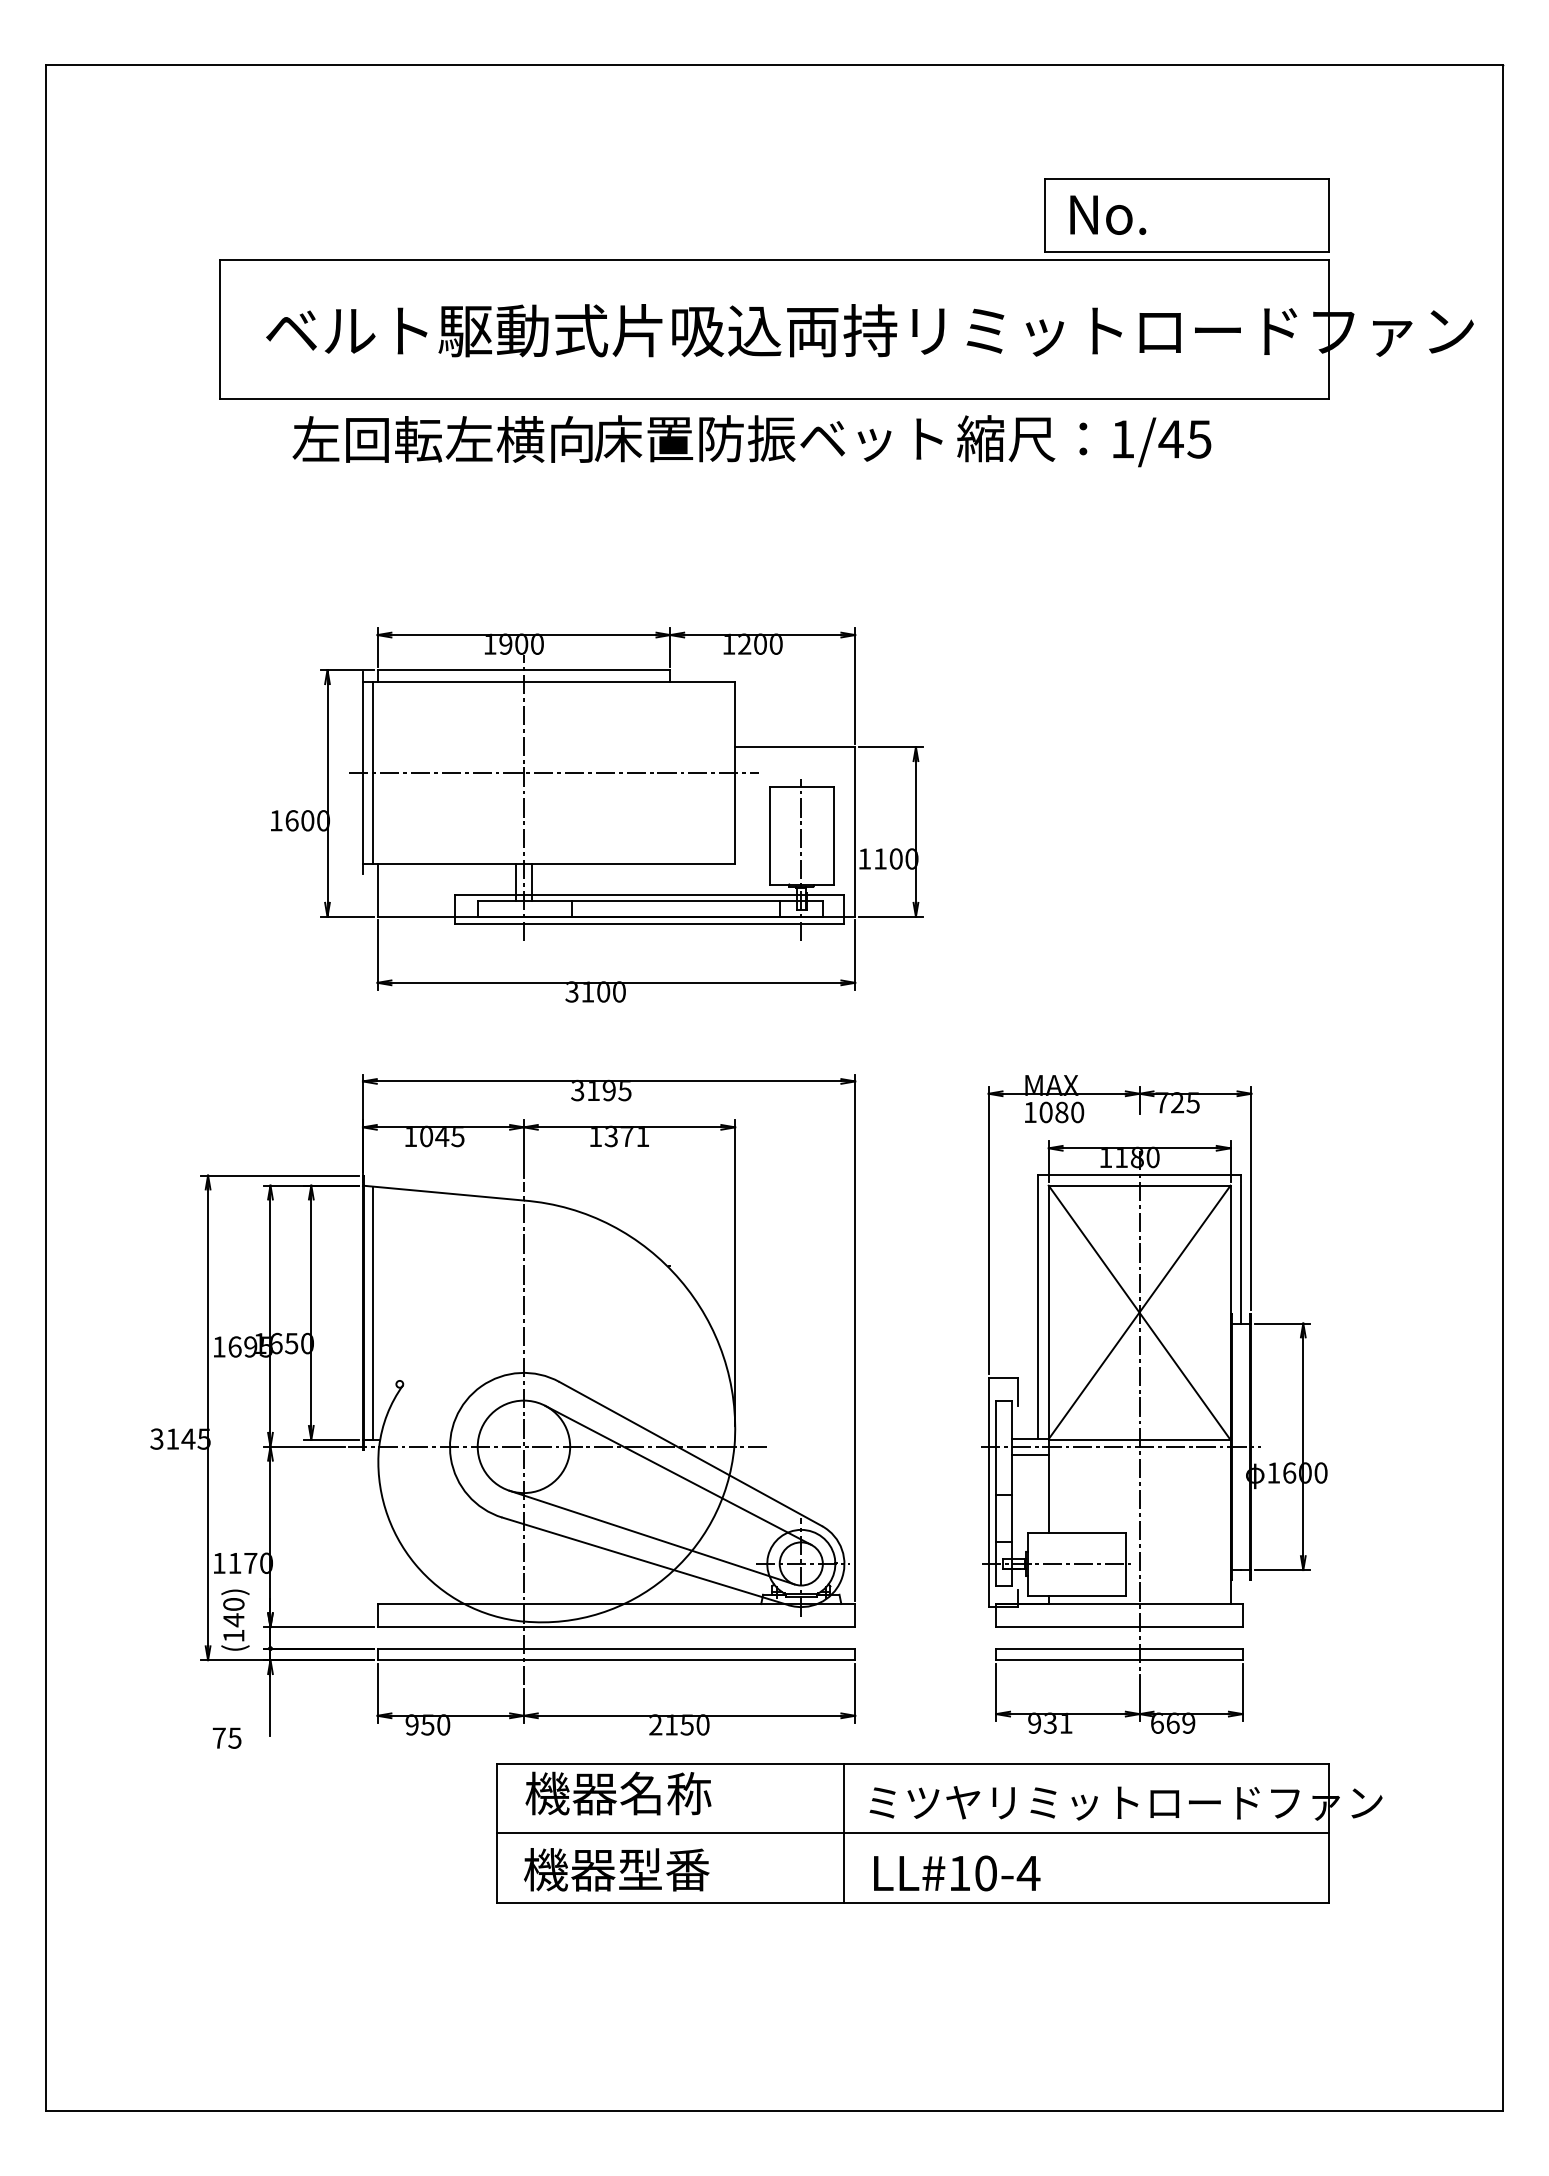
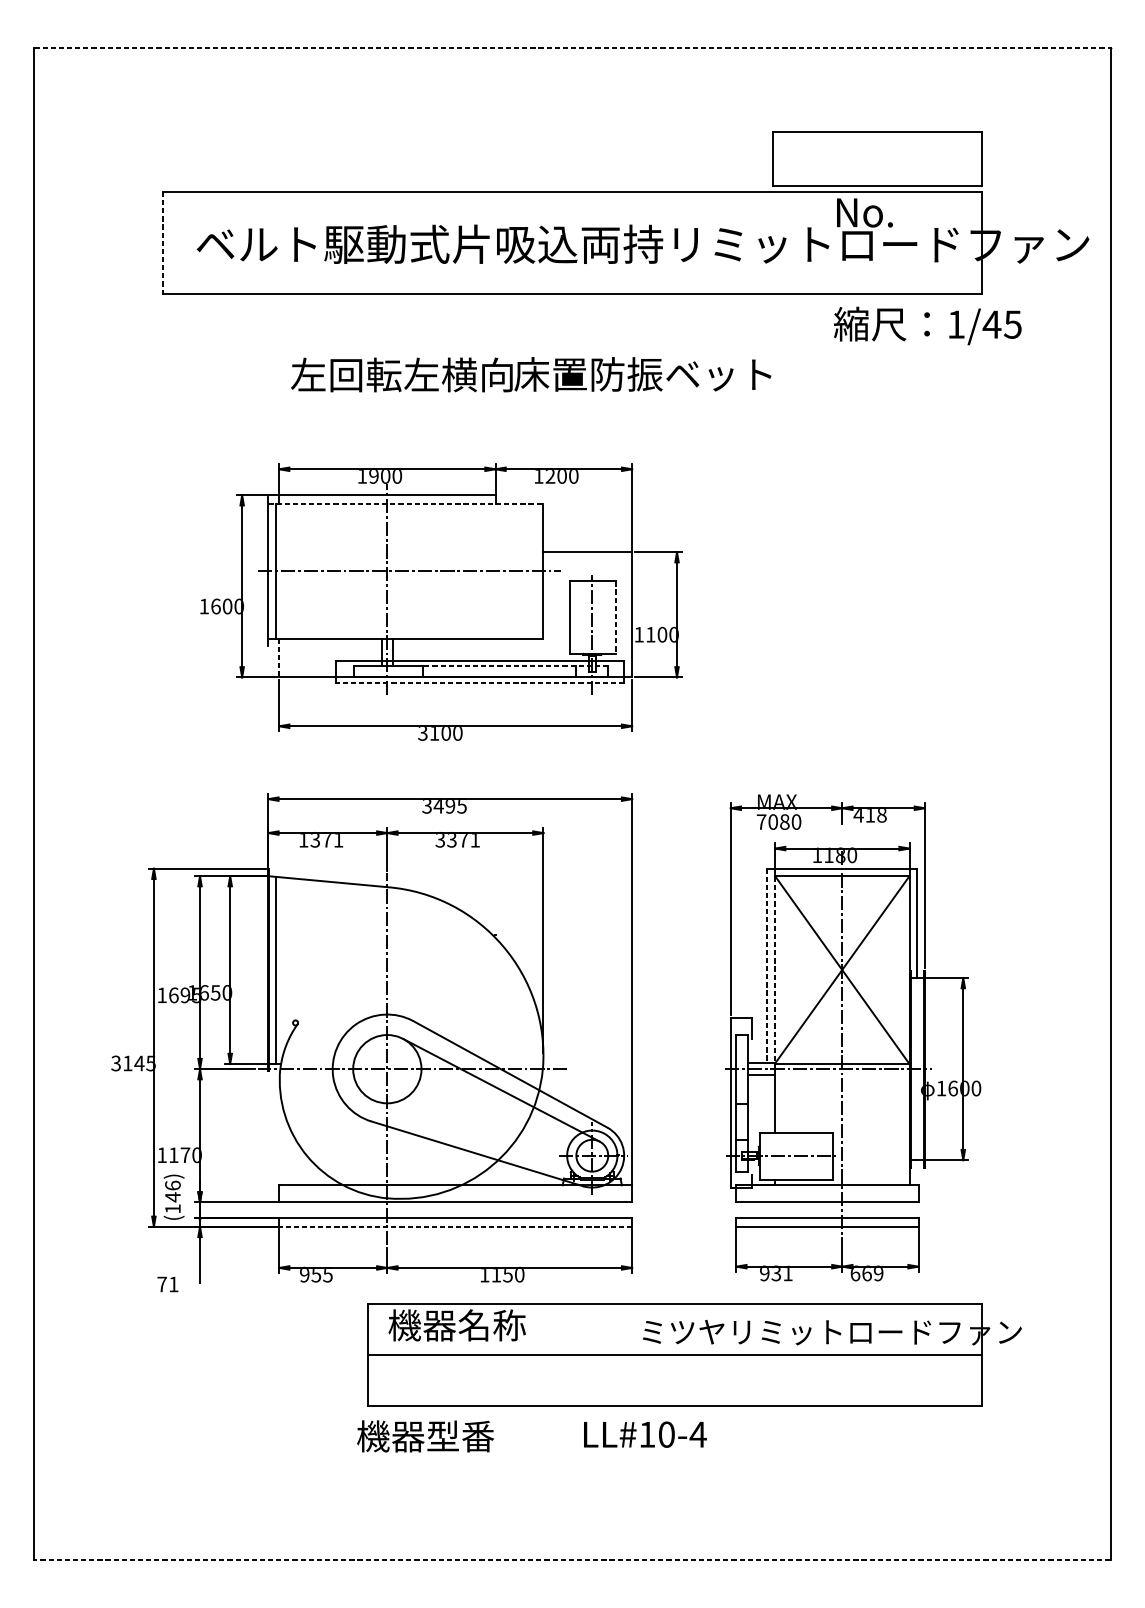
line: (774, 65) -> (572, 48), solid -> dashed
text: (1108, 214) -> (865, 212), moved
line: (219, 329) -> (162, 243), solid -> dashed
text: (617, 438) -> (531, 374), moved
text: (1084, 441) -> (927, 326), moved
line: (549, 682) -> (406, 504), solid -> dashed
line: (833, 836) -> (616, 618), solid -> dashed
line: (377, 890) -> (279, 658), solid -> dashed
line: (697, 901) -> (515, 666), solid -> dashed
line: (649, 924) -> (480, 683), solid -> dashed
text: (593, 1091) -> (438, 806), 3195 -> 3495
text: (1176, 1102) -> (869, 814), 725 -> 418
text: (1030, 1112) -> (761, 822), 1080 -> 7080
text: (595, 1136) -> (440, 839), 1371 -> 3371
text: (441, 1137) -> (326, 840), 1045 -> 1371
line: (1038, 1307) -> (767, 966), solid -> dashed
line: (1048, 1316) -> (774, 972), solid -> dashed
line: (651, 1537) -> (481, 1136), removed
text: (233, 1603) -> (172, 1184), (140) -> (146)
line: (616, 1660) -> (455, 1227), solid -> dashed
text: (443, 1724) -> (327, 1274), 950 -> 955
text: (655, 1724) -> (484, 1274), 2150 -> 1150
text: (234, 1737) -> (173, 1283), 75 -> 71
line: (843, 1833) -> (623, 1354), removed
text: (616, 1869) -> (425, 1436), moved
text: (957, 1873) -> (645, 1434), moved
line: (774, 2110) -> (572, 1559), solid -> dashed

